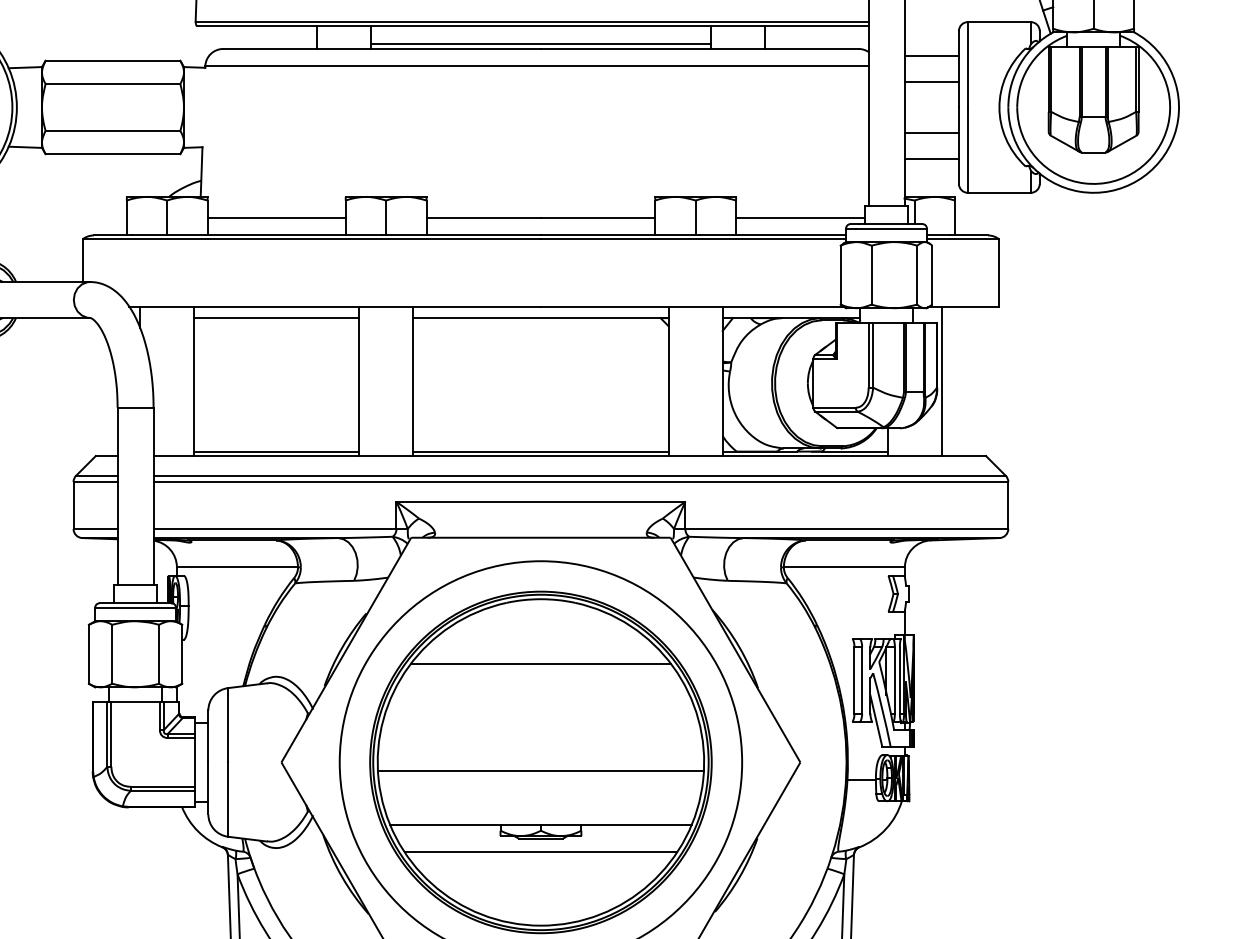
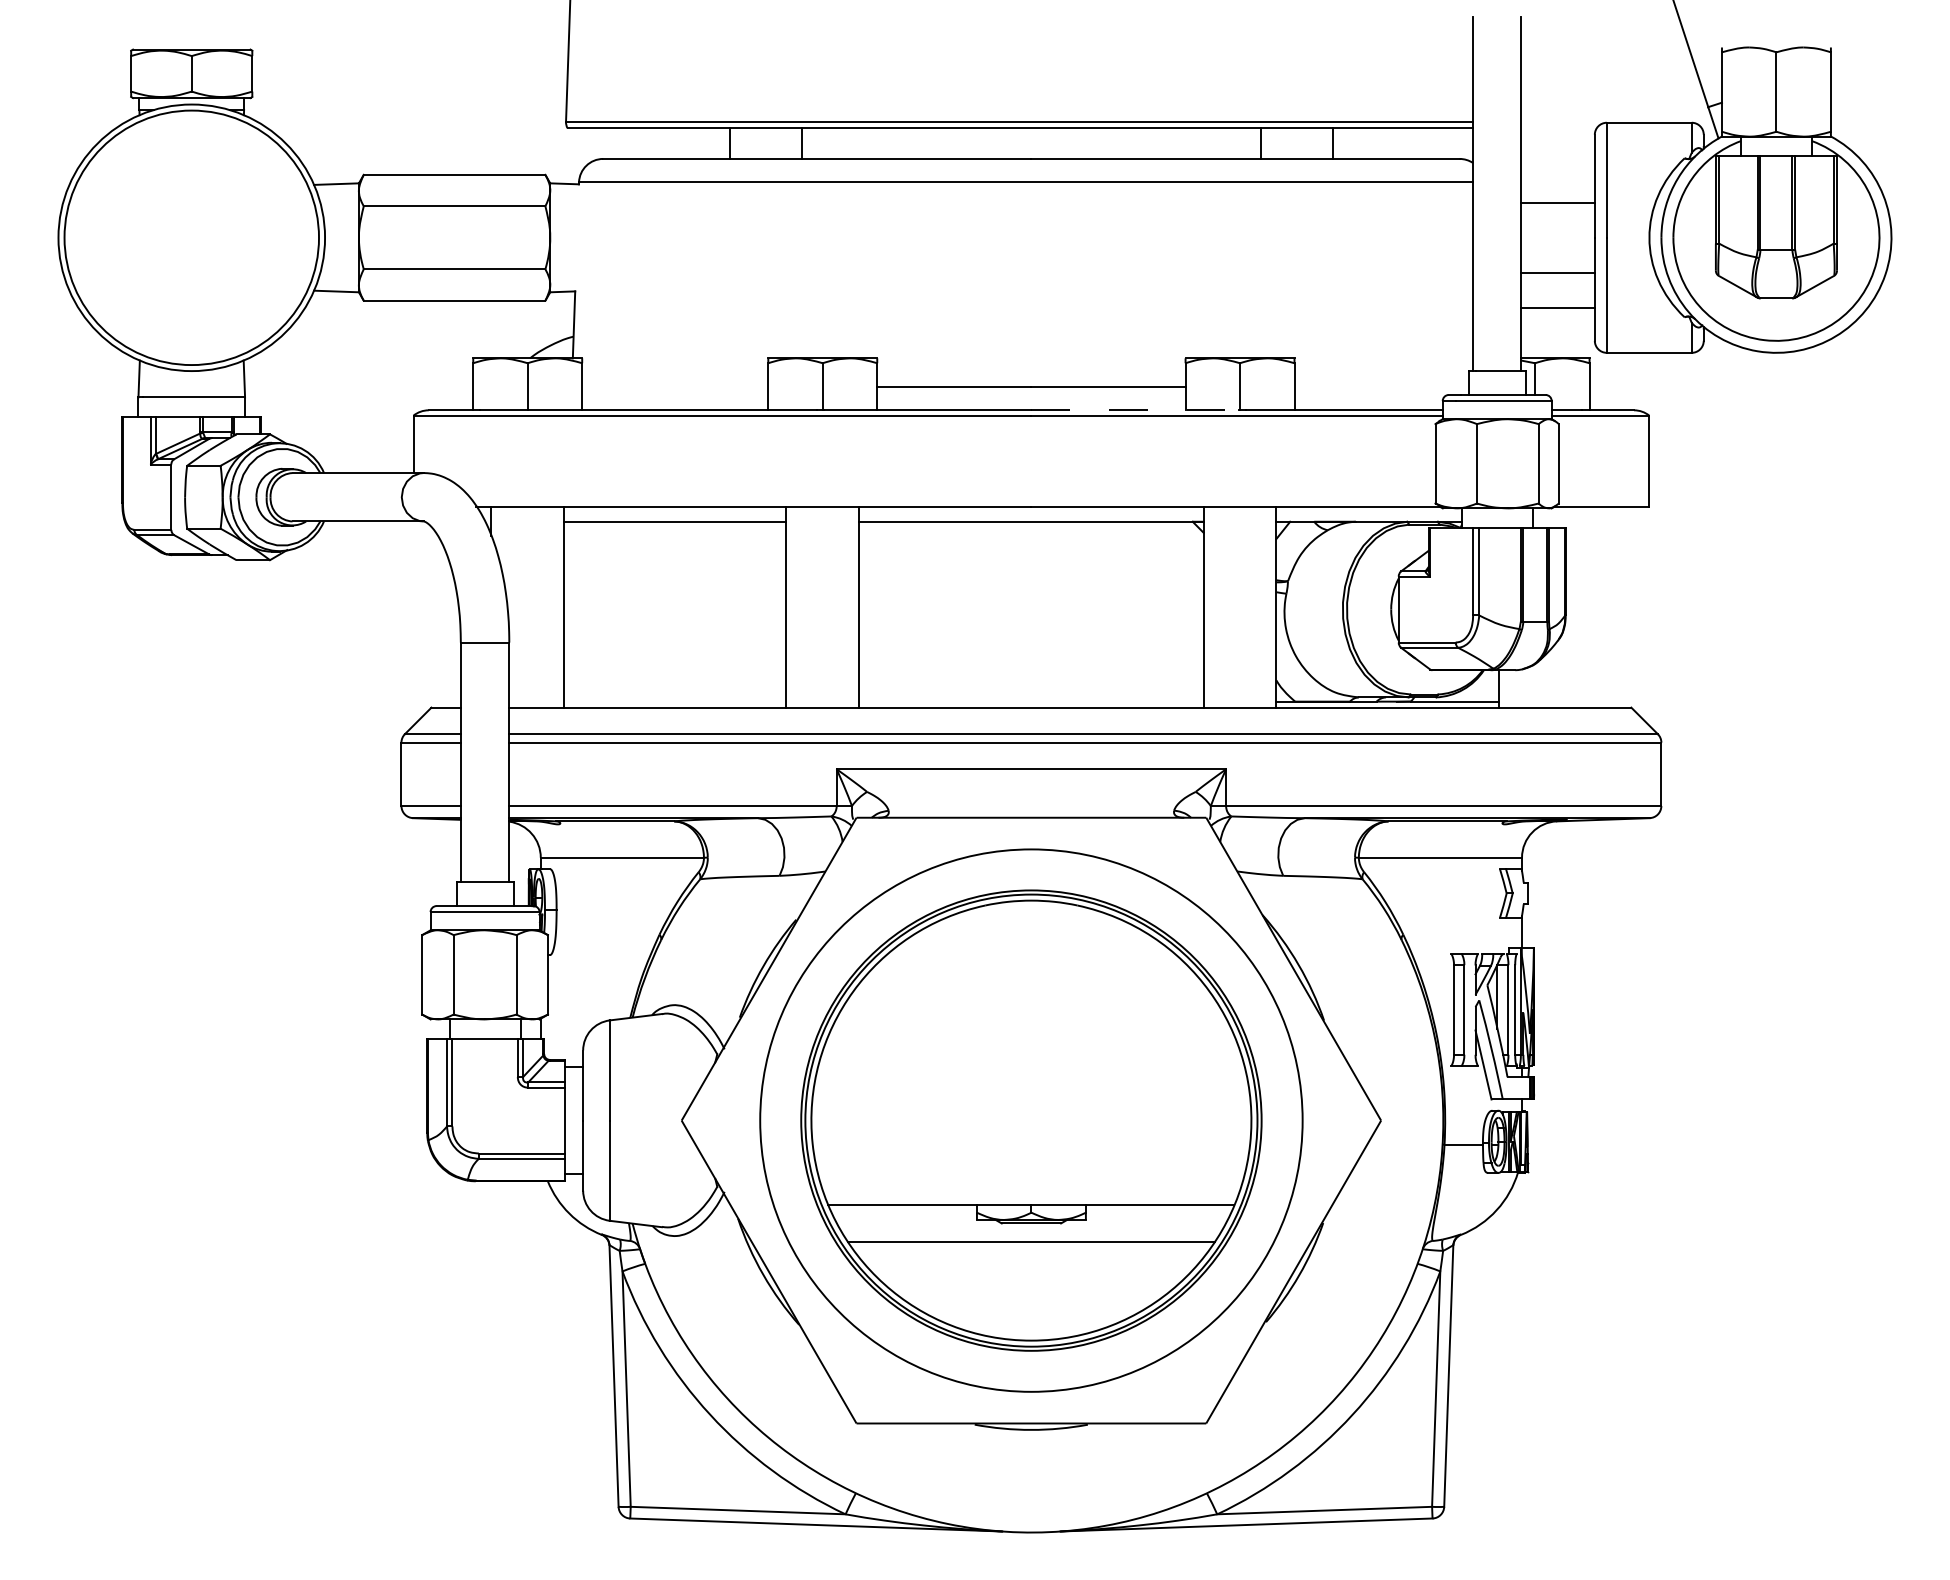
line: (541, 44) -> (1031, 152), removed
line: (931, 55) -> (1557, 167), removed
line: (276, 217) -> (675, 386), removed
line: (800, 217) -> (1381, 386), removed
line: (618, 235) -> (1136, 410), solid -> dashed
line: (941, 381) -> (1571, 607), removed
line: (276, 451) -> (675, 701), removed
line: (541, 451) -> (1031, 701), removed
line: (541, 663) -> (1031, 987), removed
line: (541, 771) -> (1031, 1132), removed

